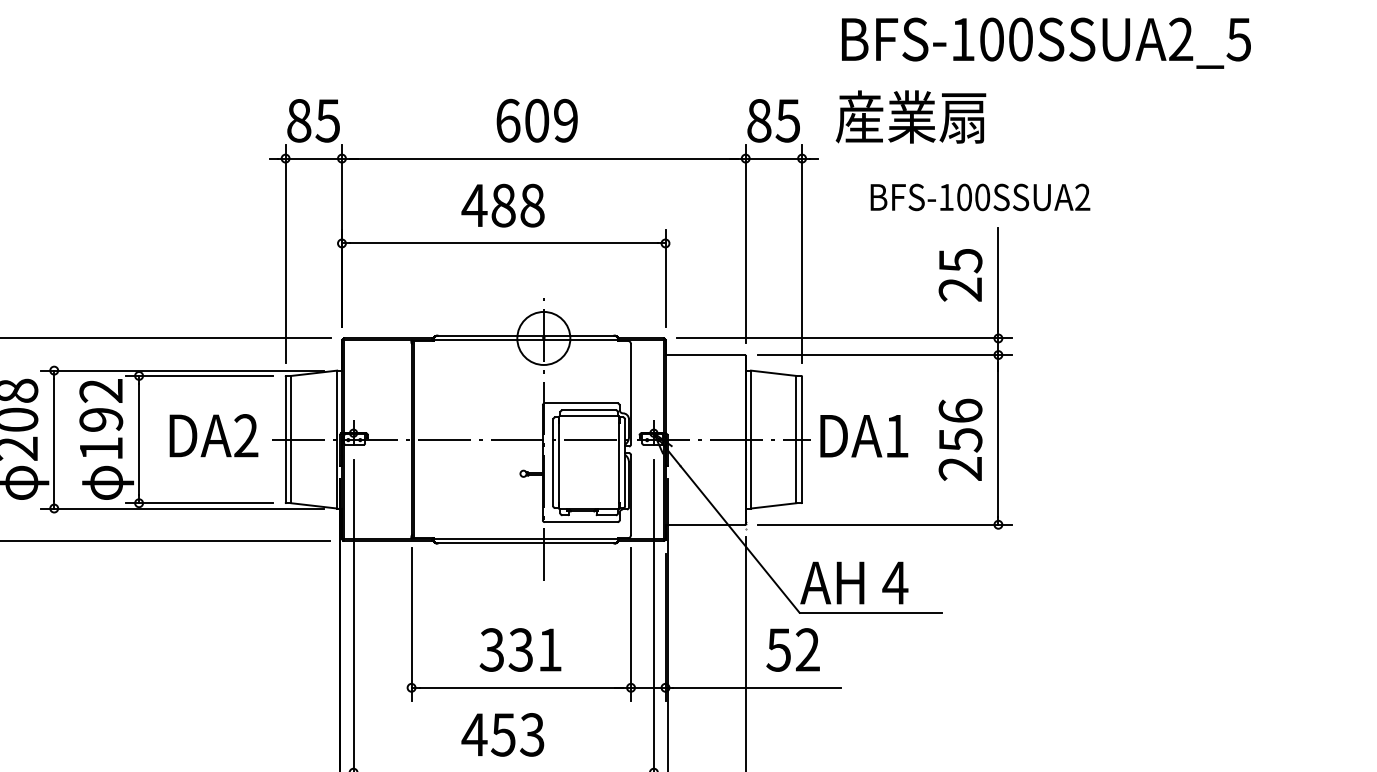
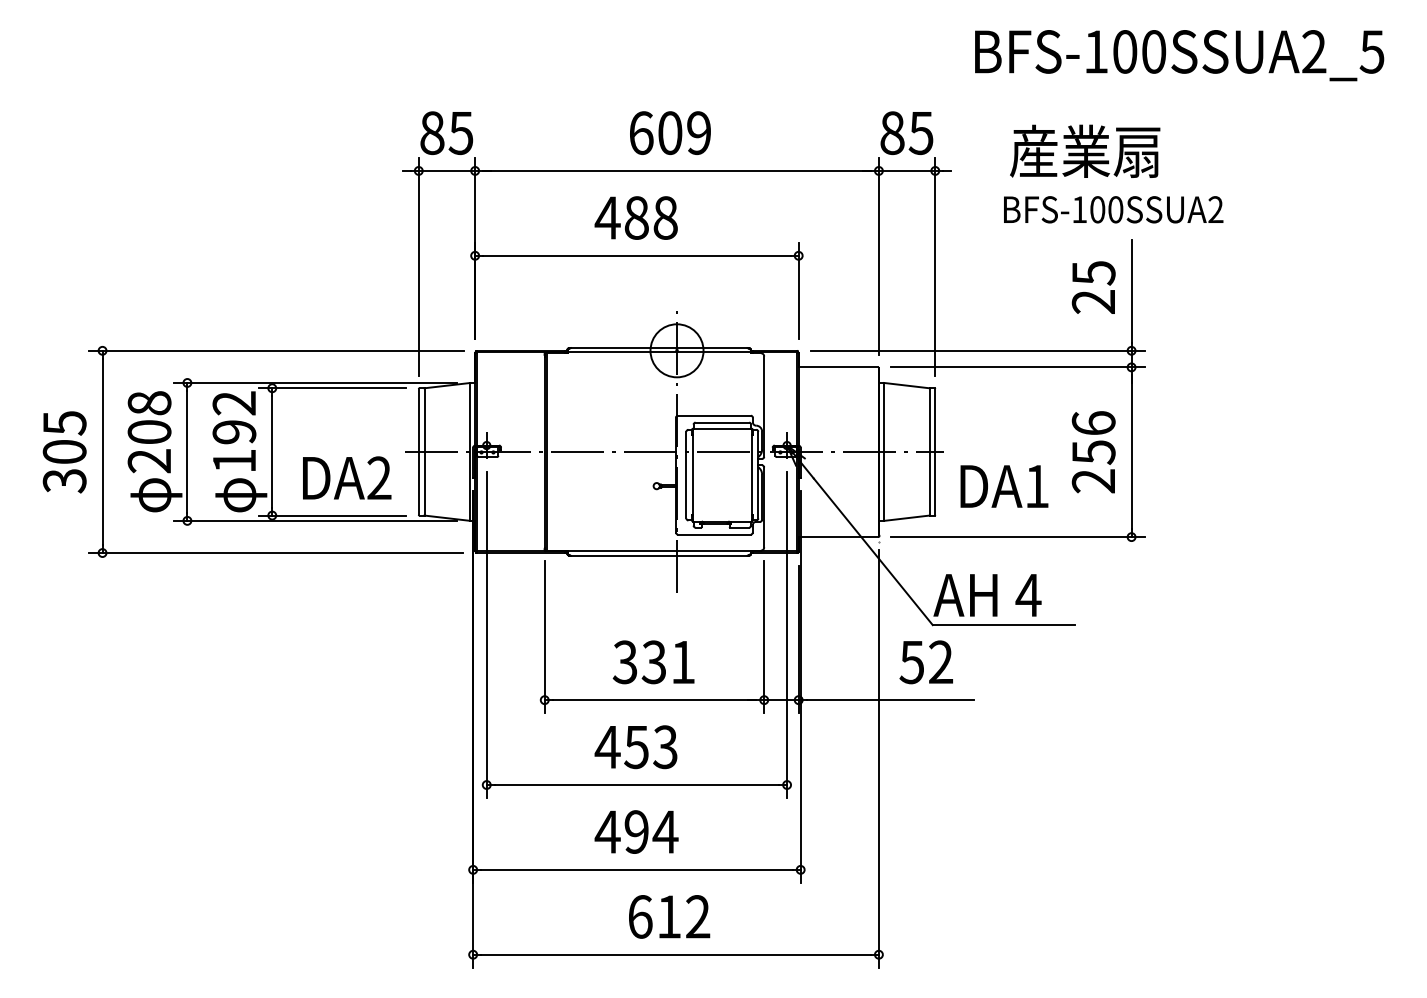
text: (911, 116) -> (1085, 150), moved
text: (214, 435) -> (347, 477), moved
text: (864, 436) -> (1004, 486), moved

